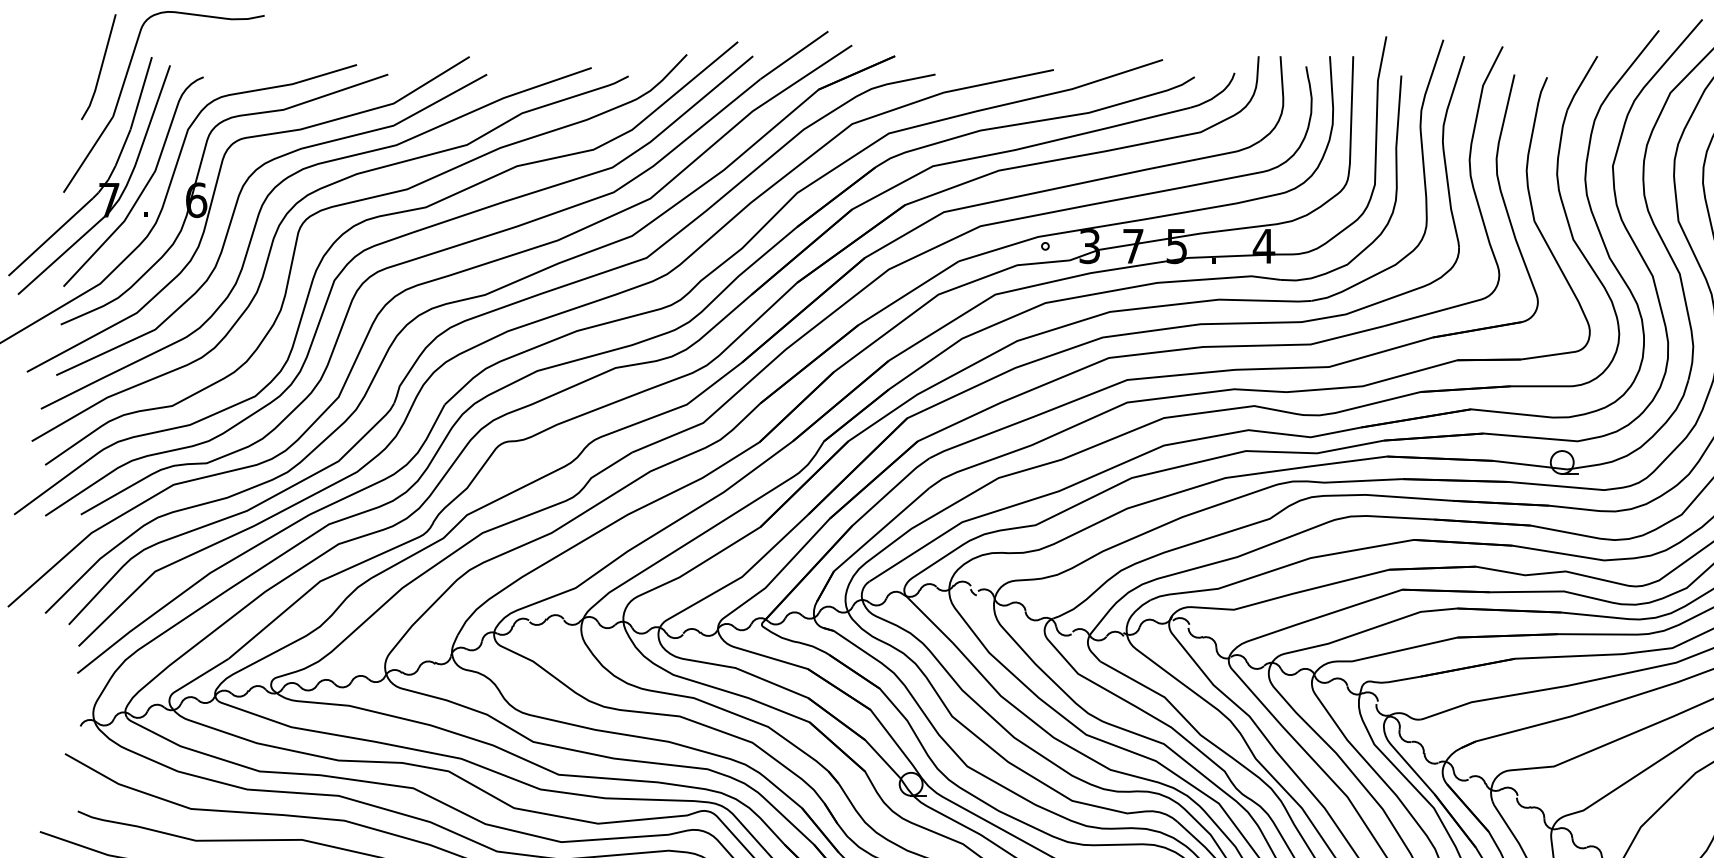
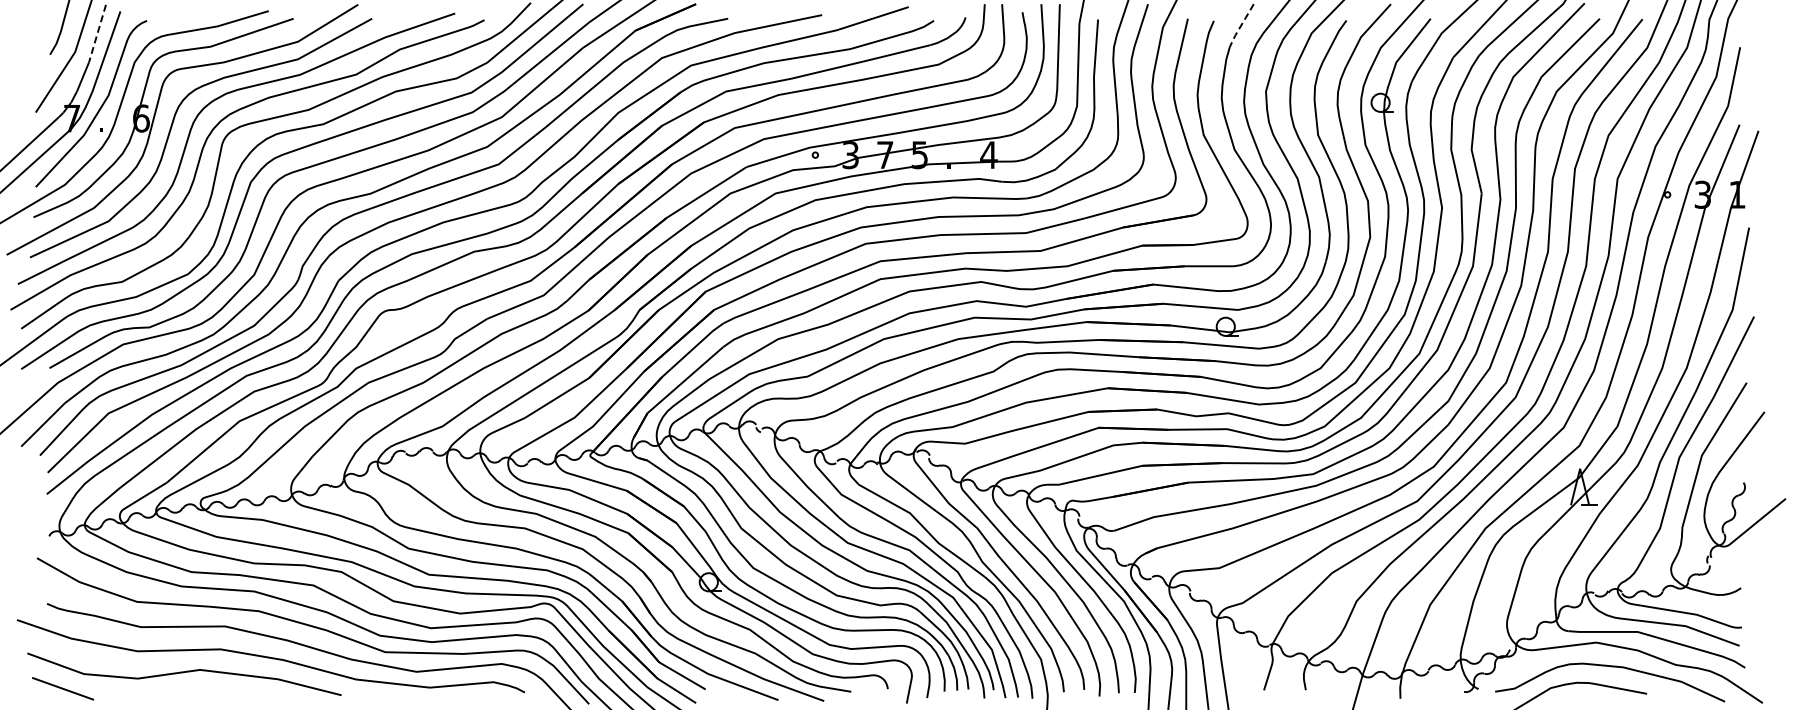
line: (1580, 84) -> (1240, 26), solid -> dashed
line: (141, 93) -> (97, 33), solid -> dashed

